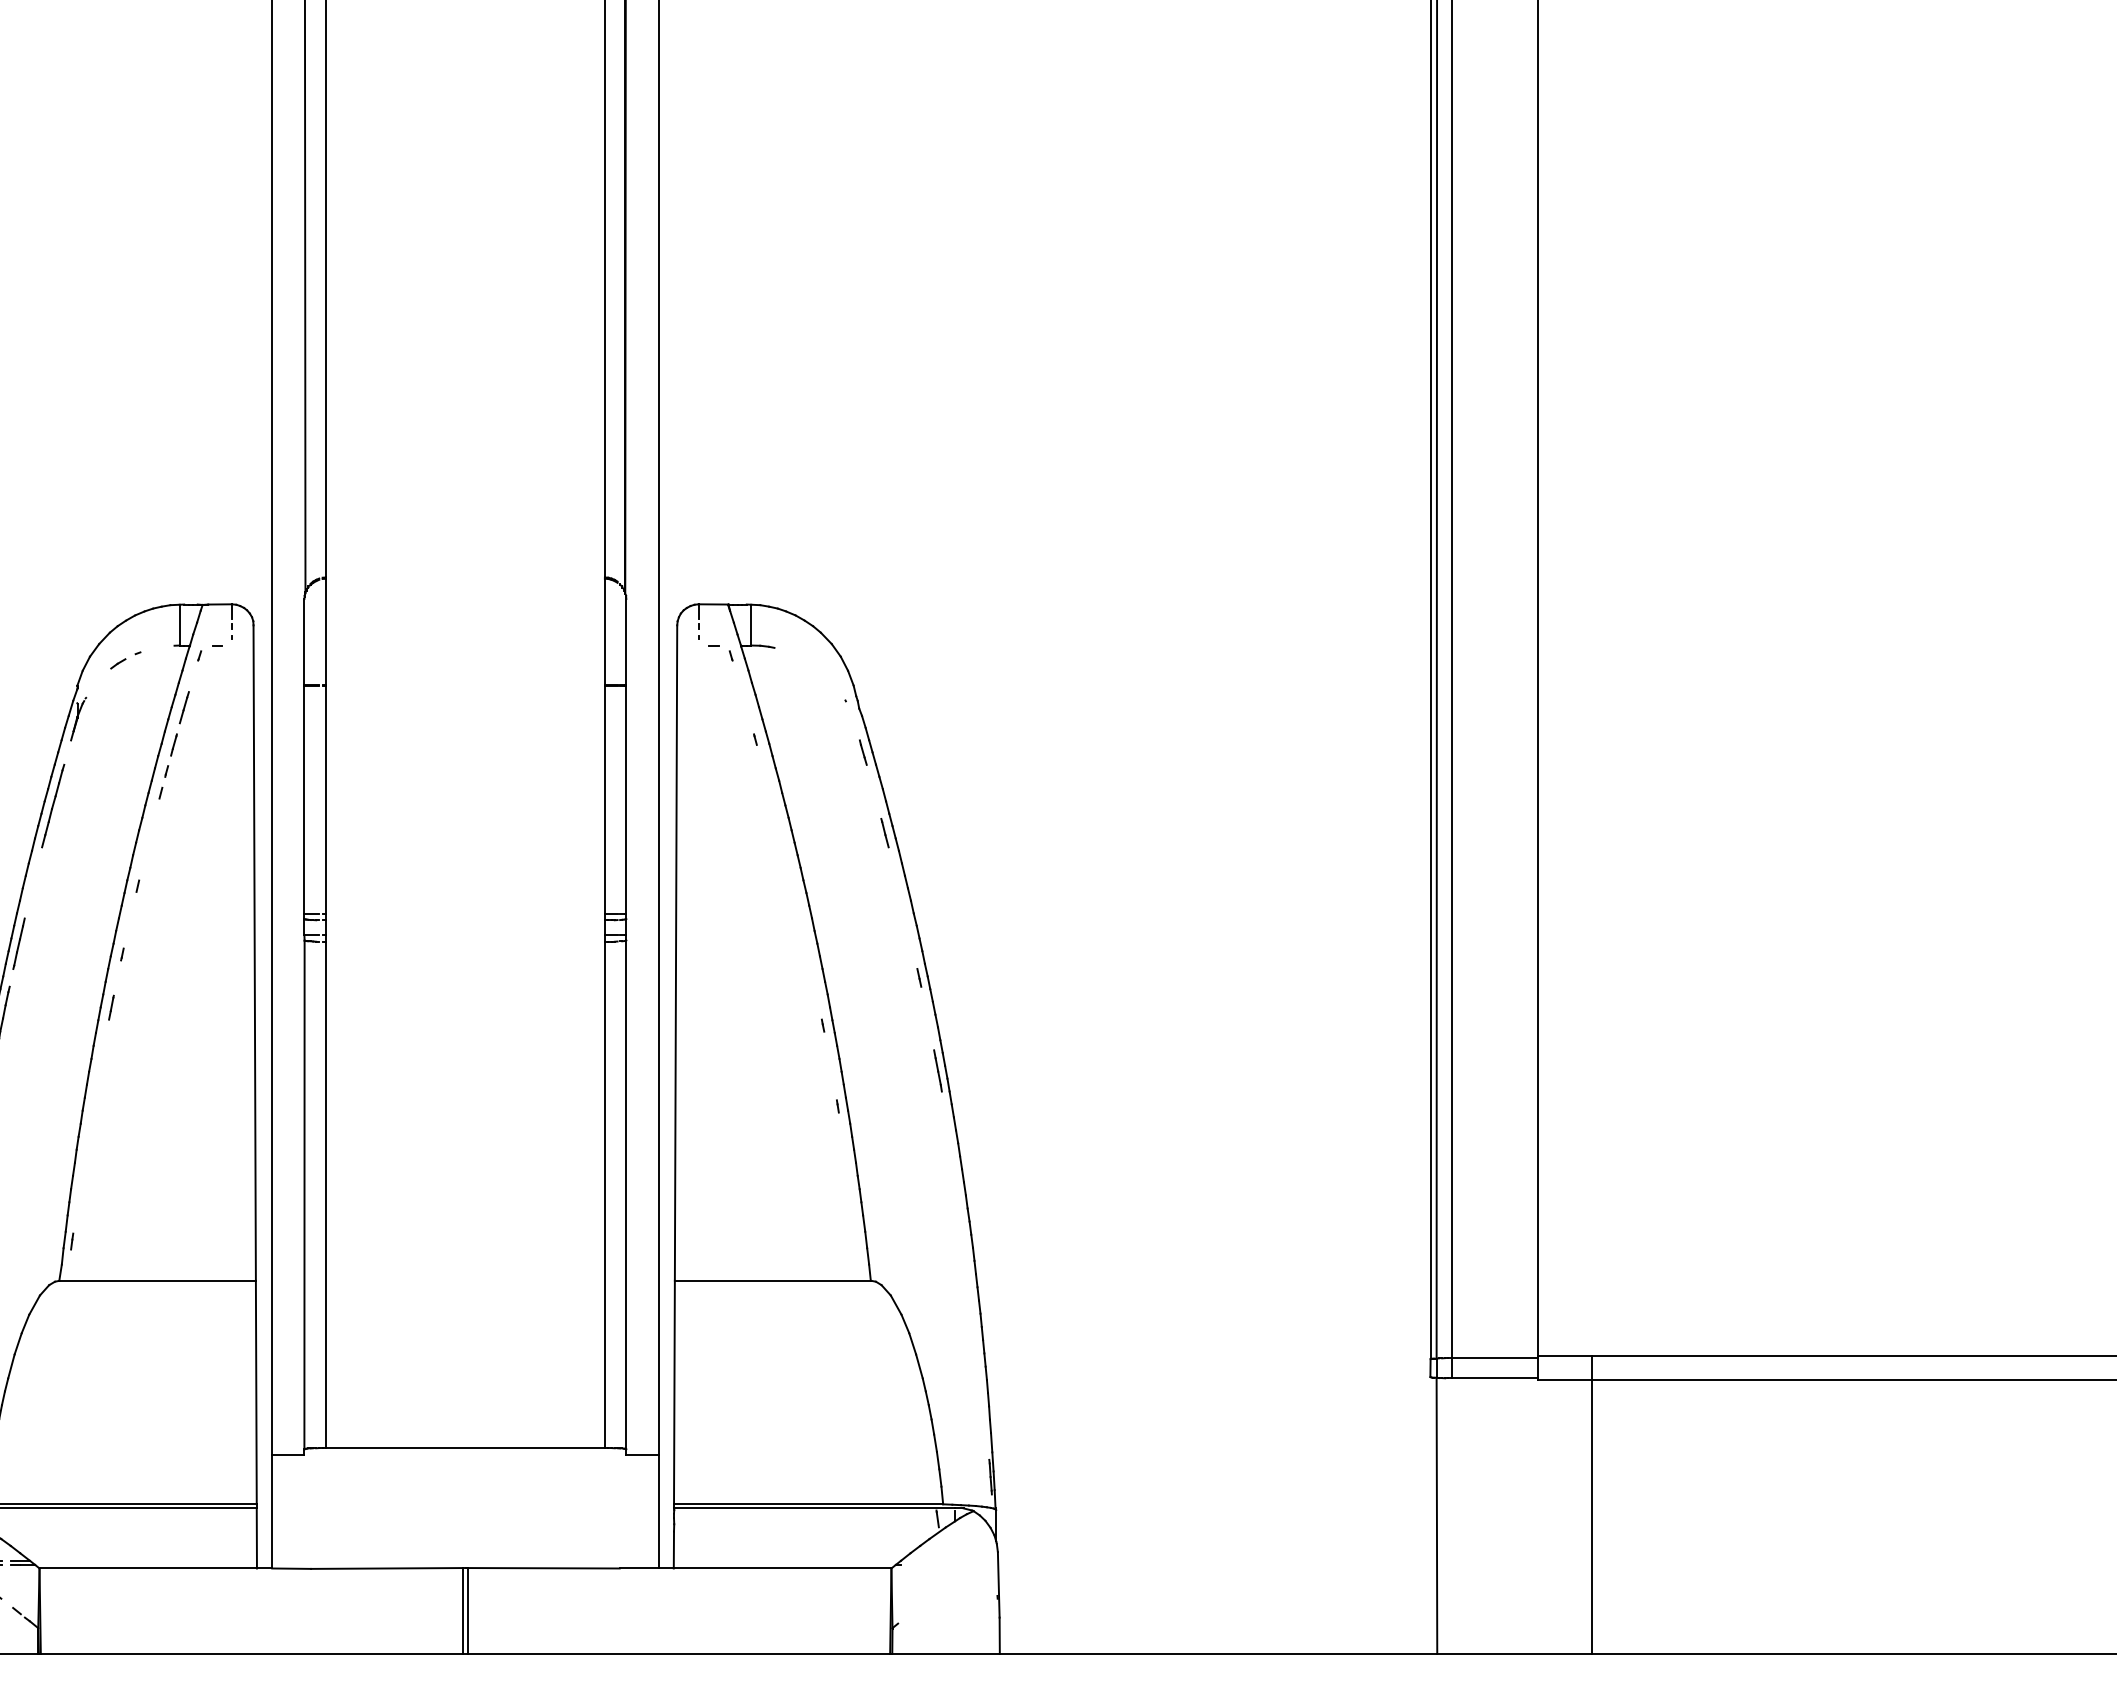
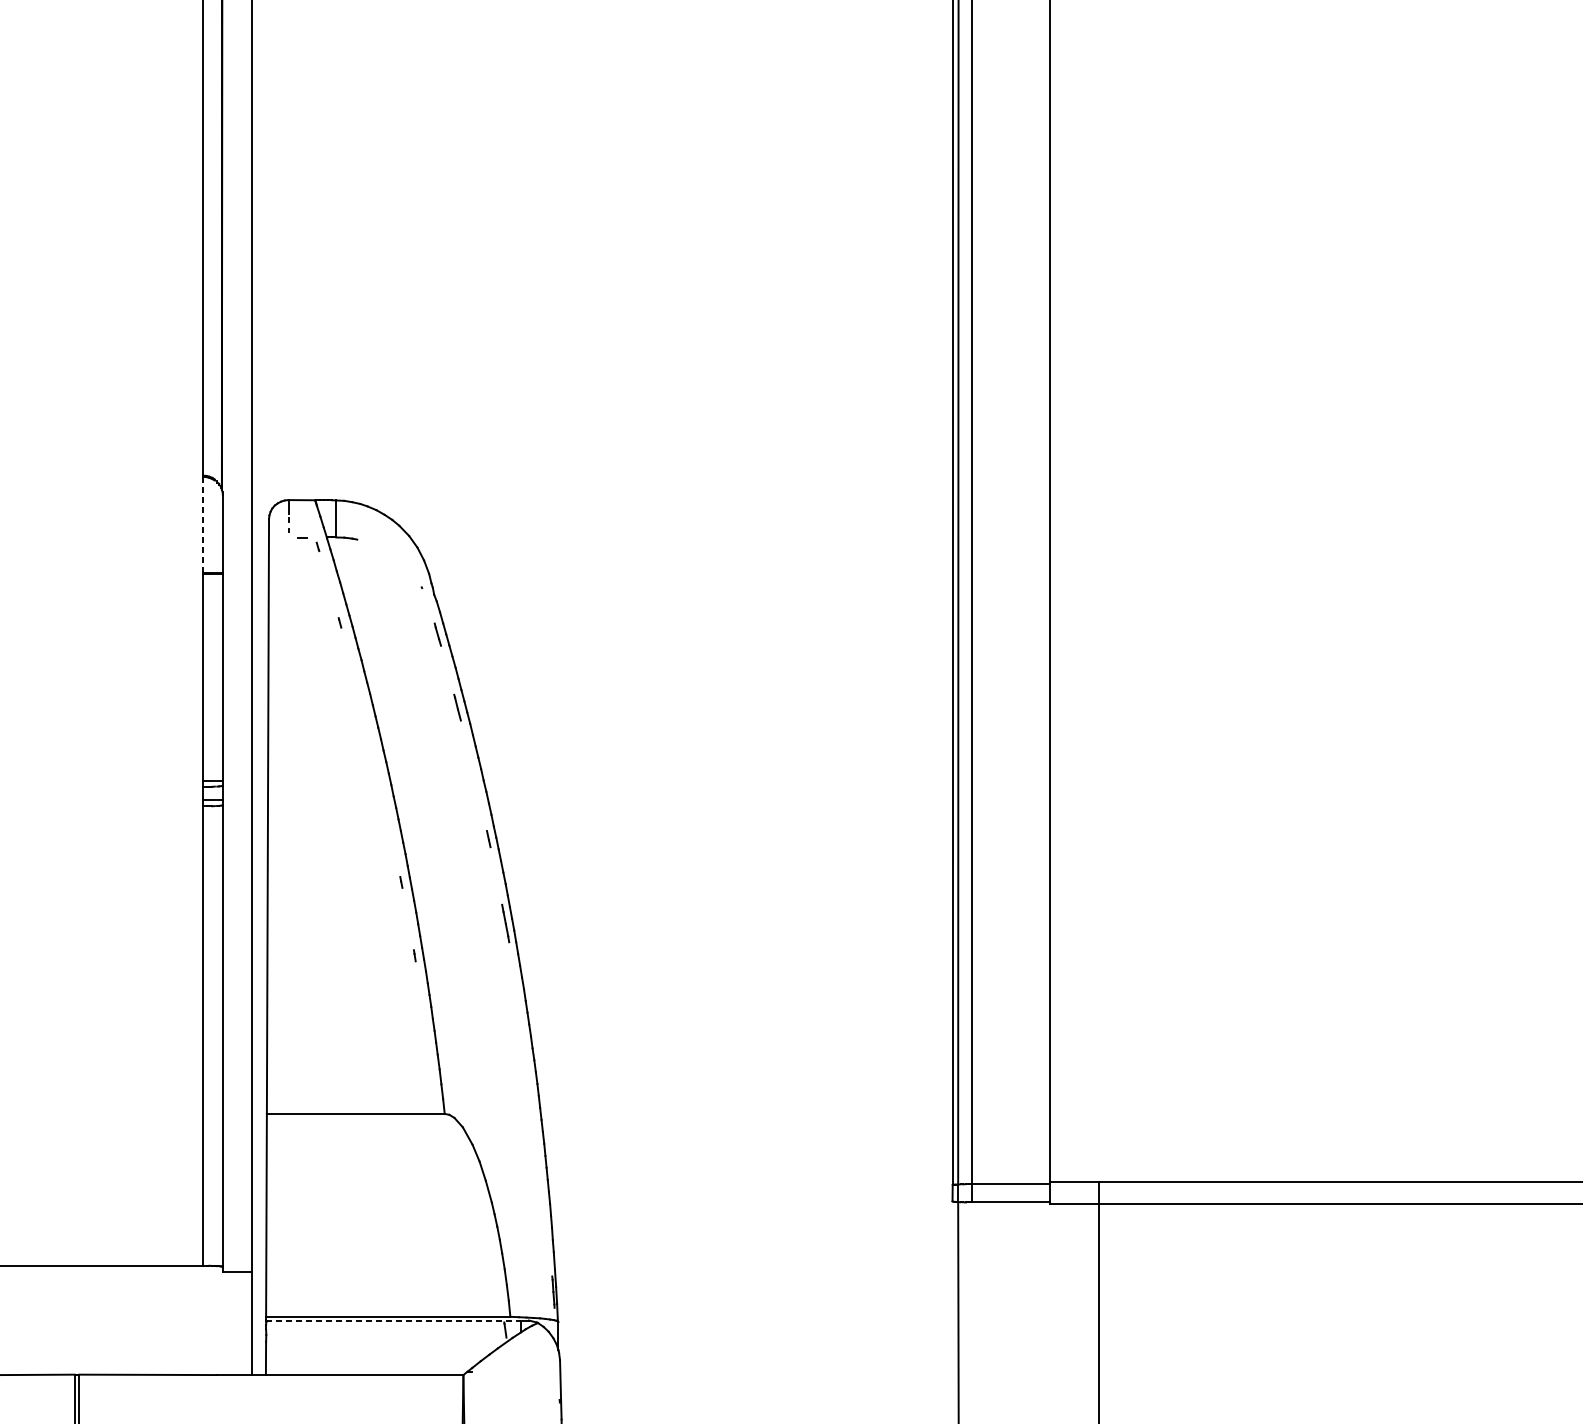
line: (604, 631) -> (203, 524), solid -> dashed
line: (814, 1508) -> (393, 1320), solid -> dashed

